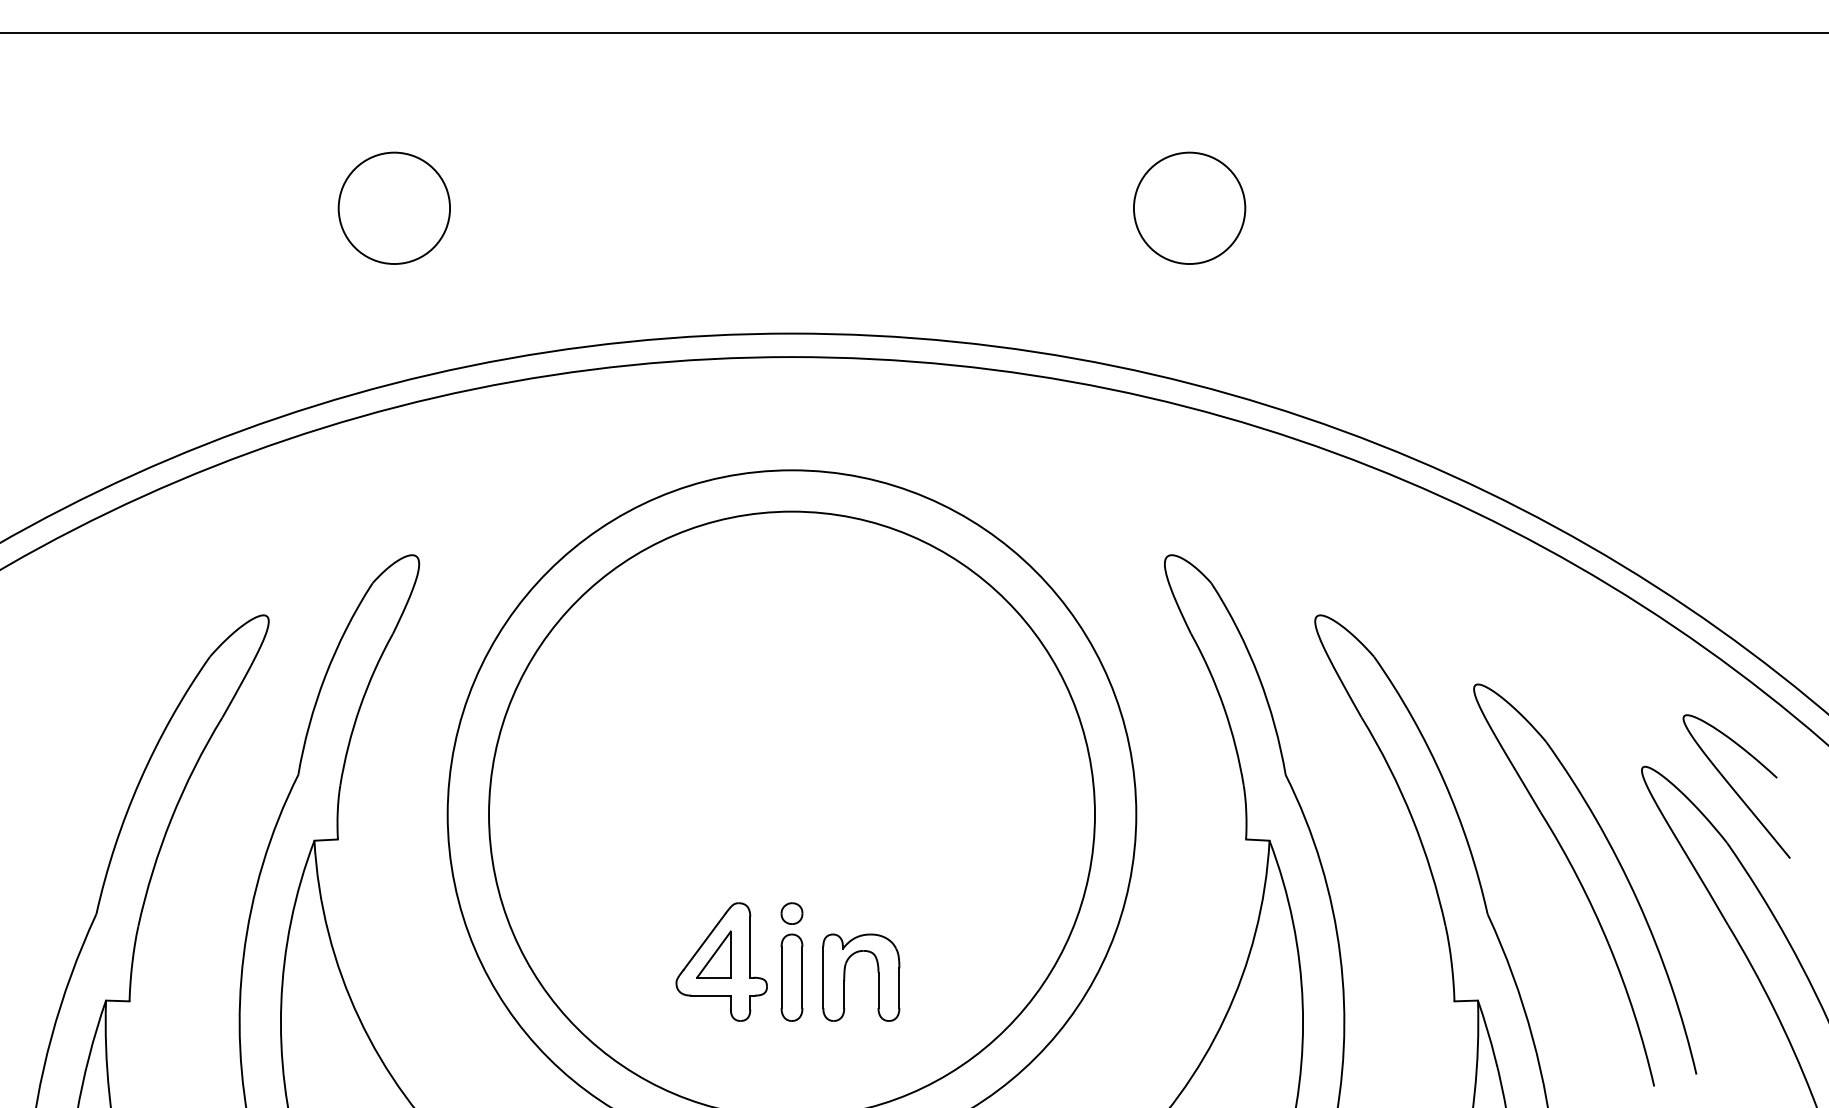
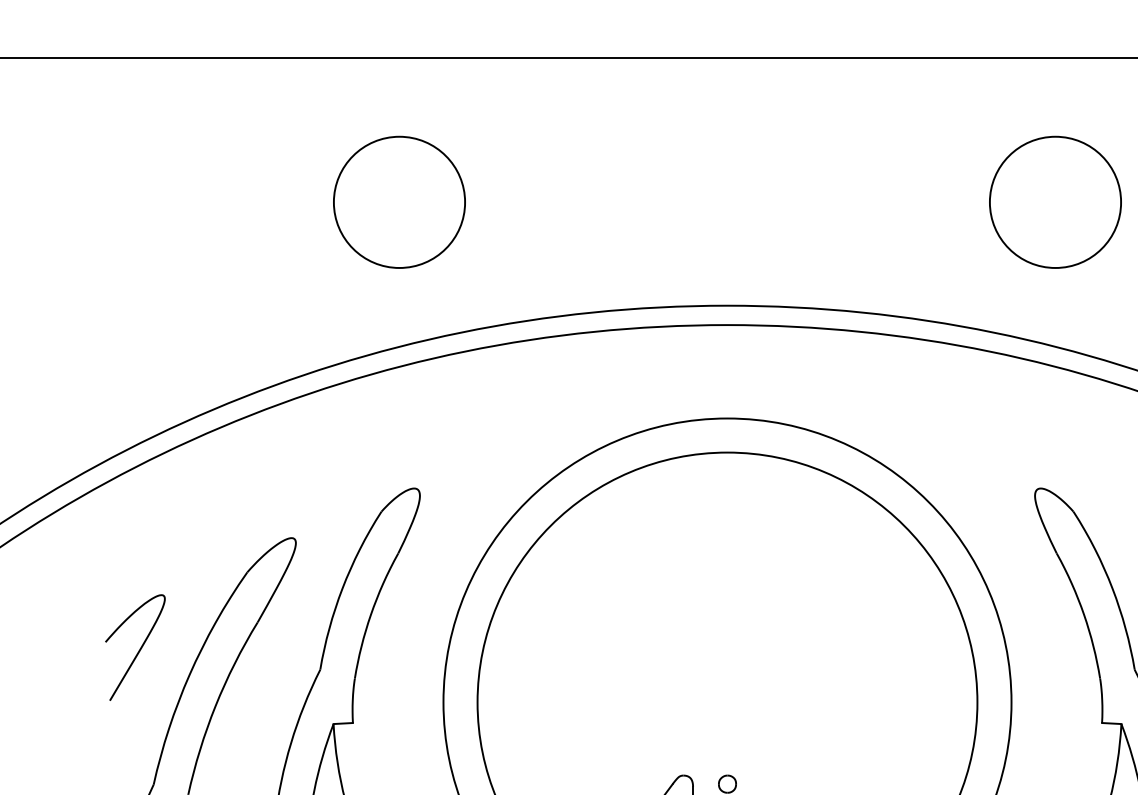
circle: (393, 207) -> (398, 201), size x1.43
circle: (1189, 207) -> (1055, 201), size x1.43
curve: (79, 749) -> (139, 648), added

